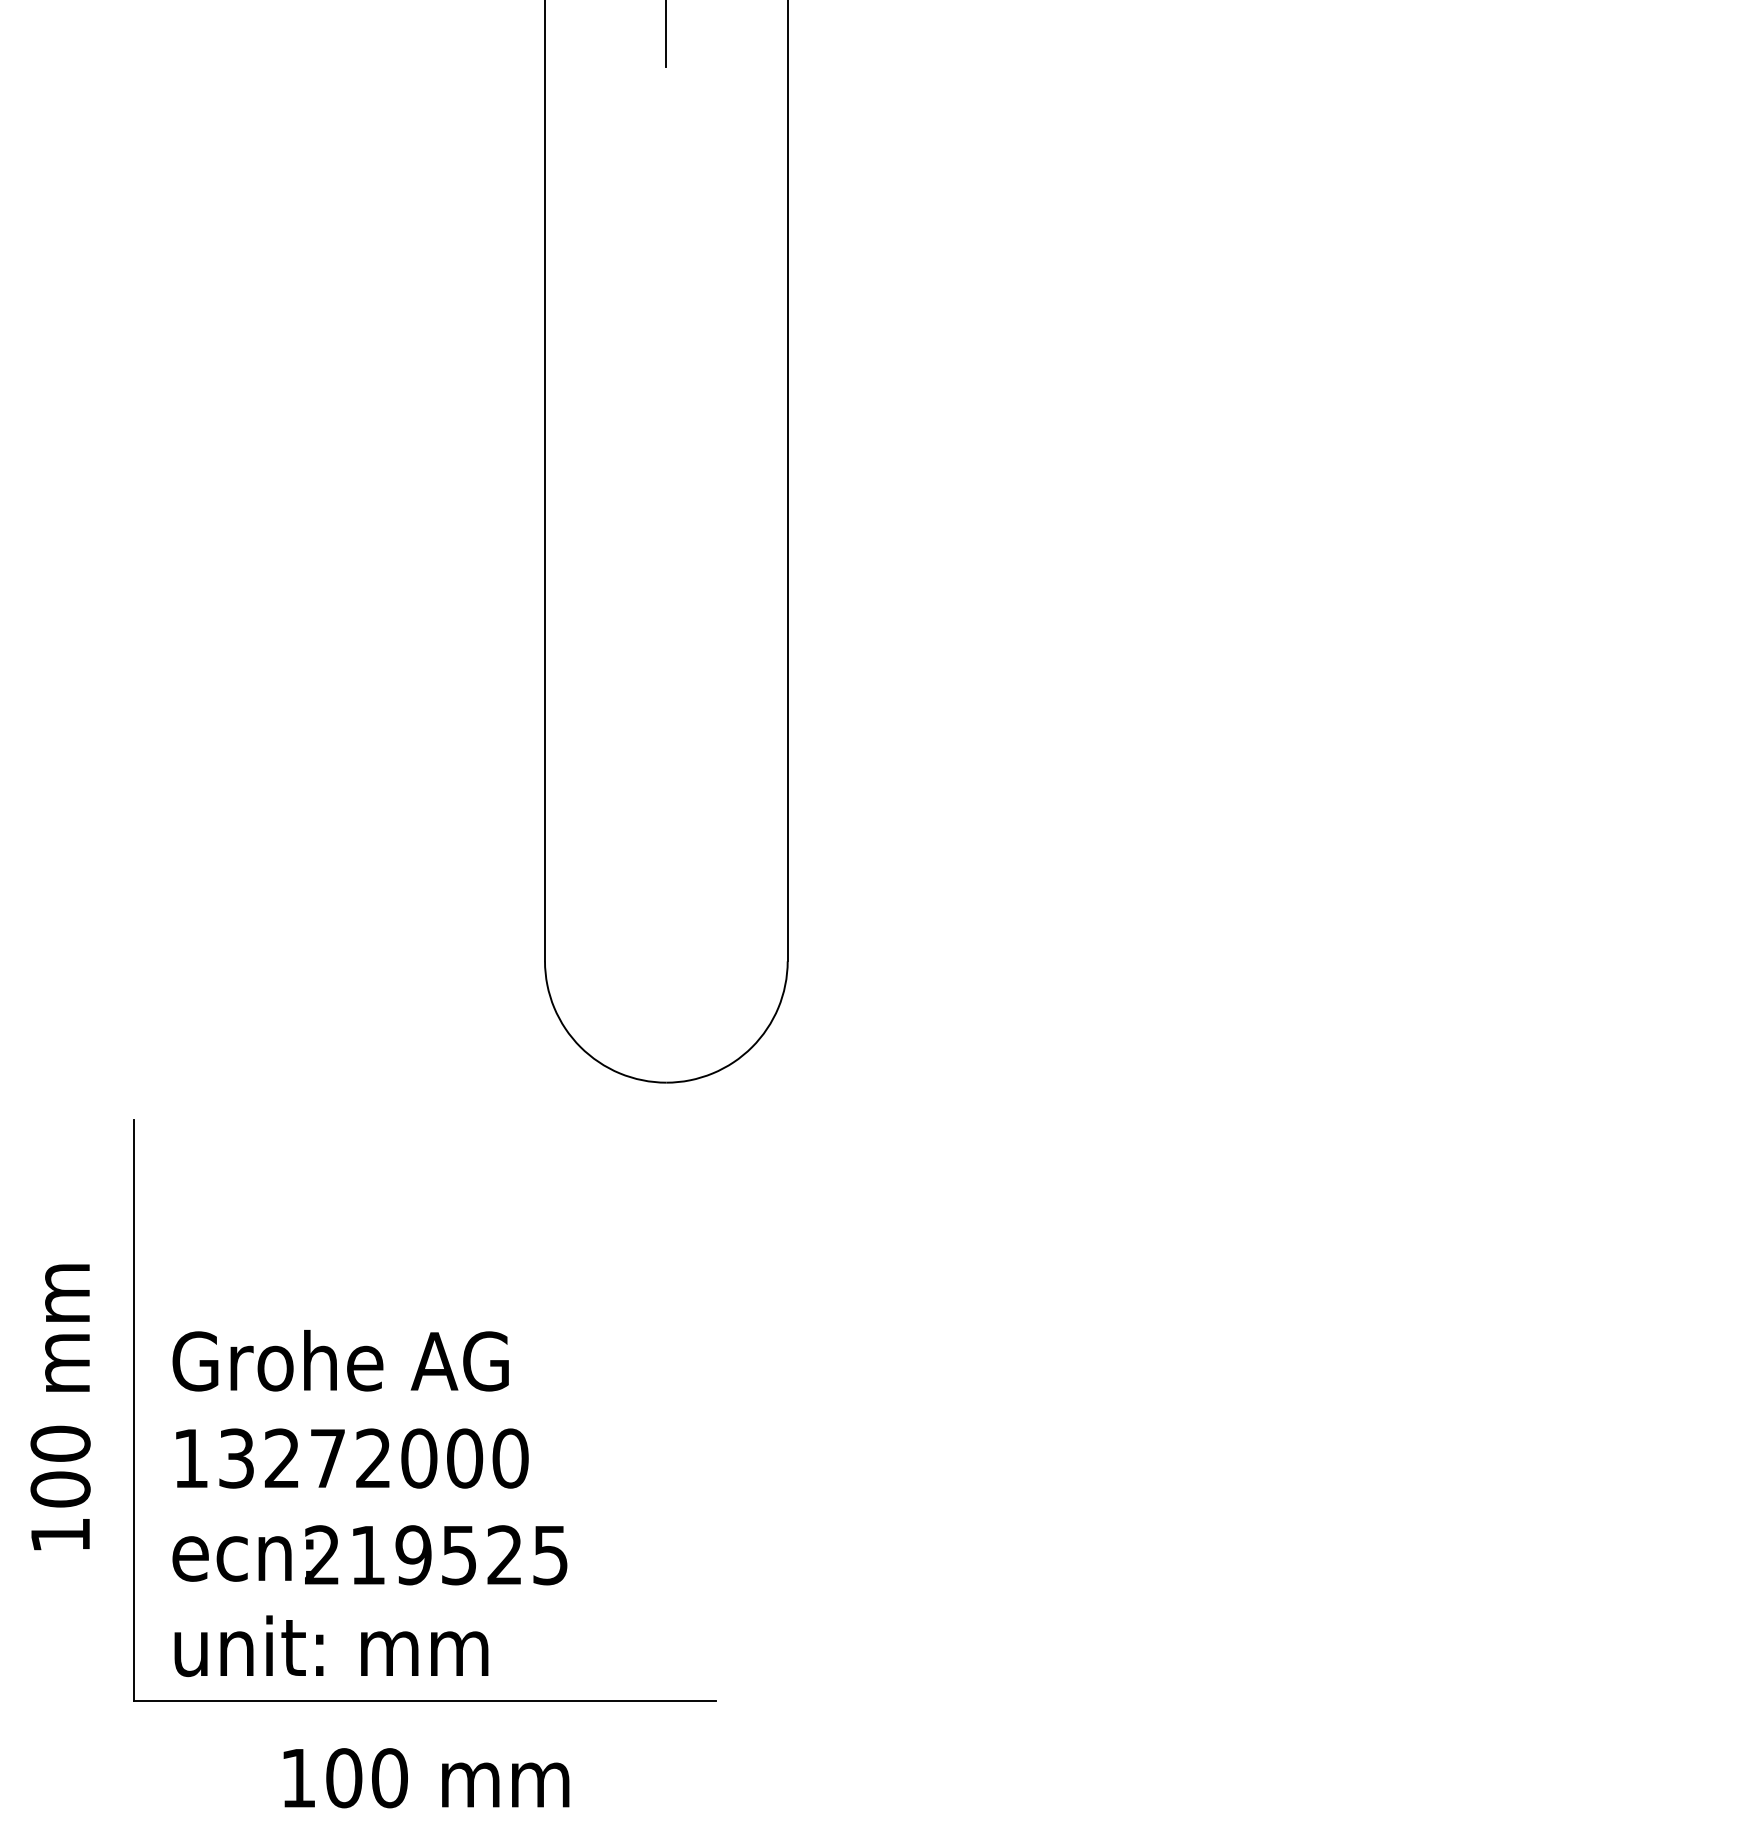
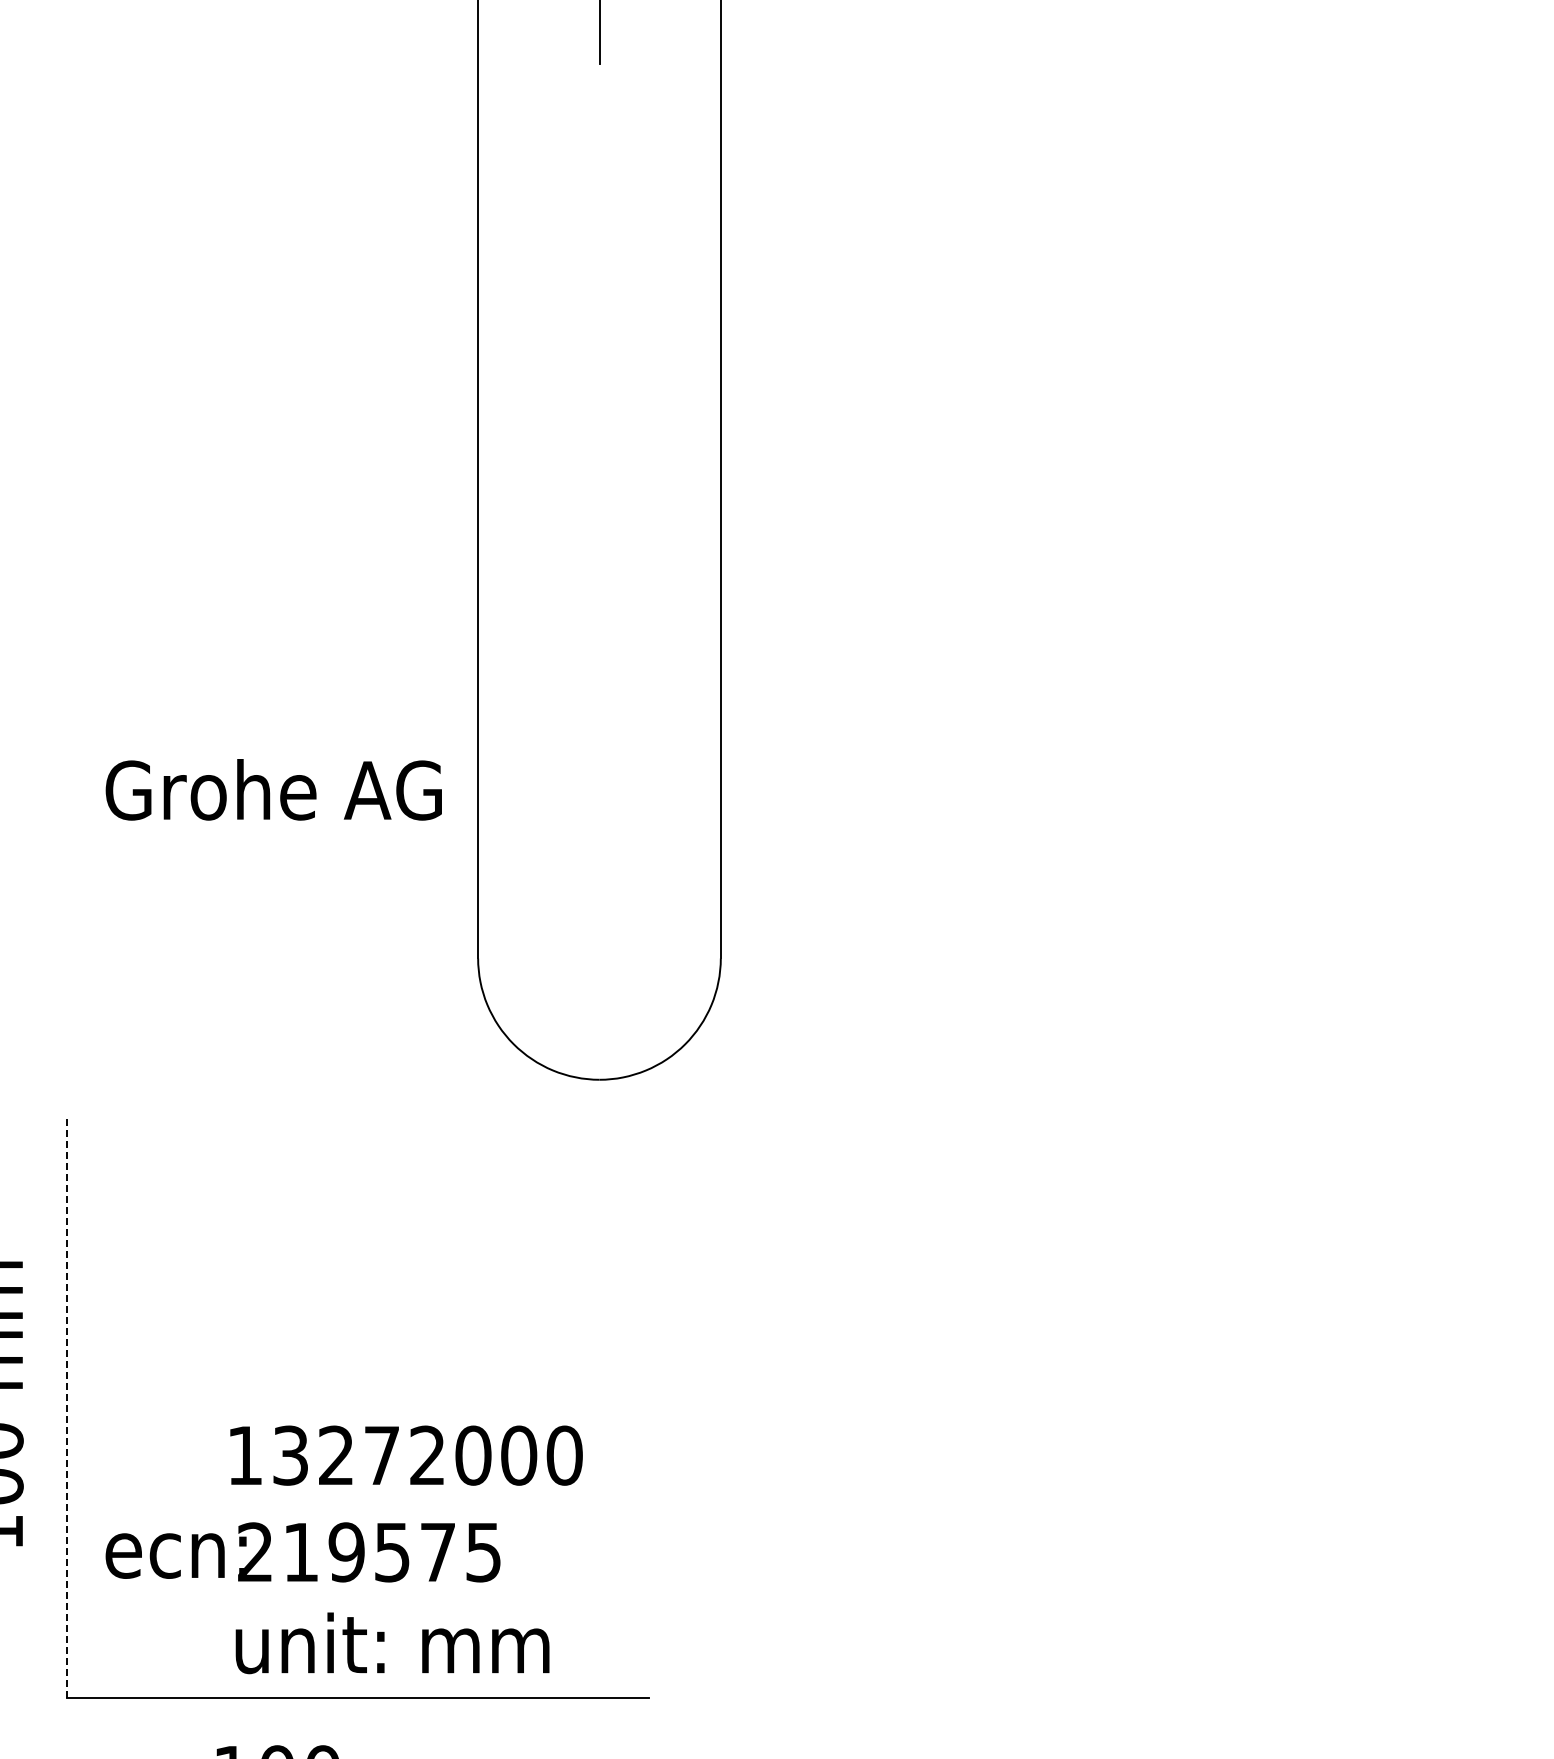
text: (340, 1360) -> (273, 789), moved
line: (134, 1410) -> (67, 1407), solid -> dashed
text: (352, 1458) -> (406, 1455), moved
text: (504, 1554) -> (437, 1551), 219525 -> 219575
text: (331, 1646) -> (392, 1643), moved

